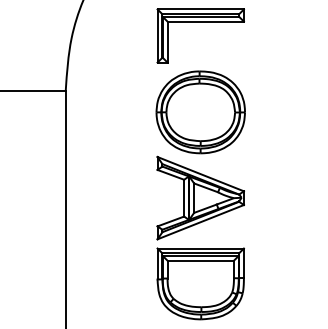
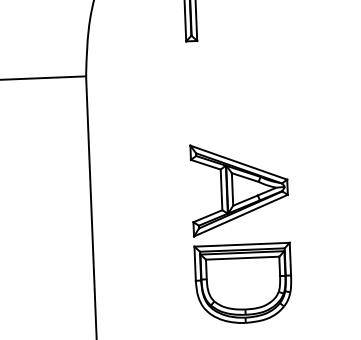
part: (200, 112) -> (235, 94), removed

